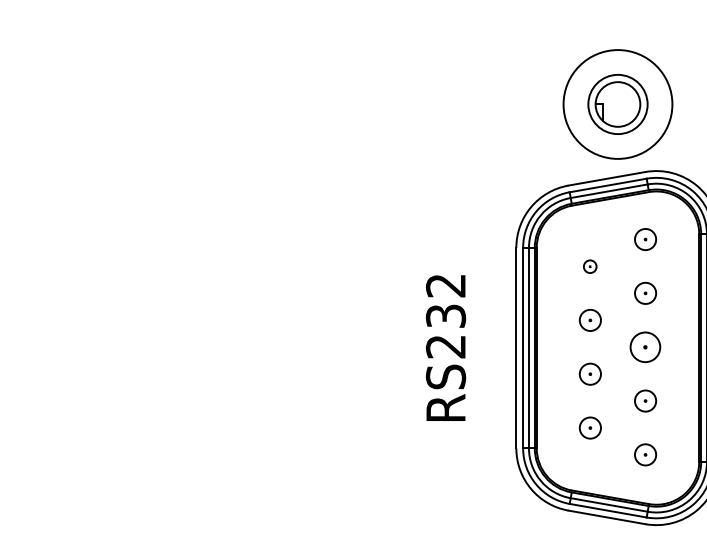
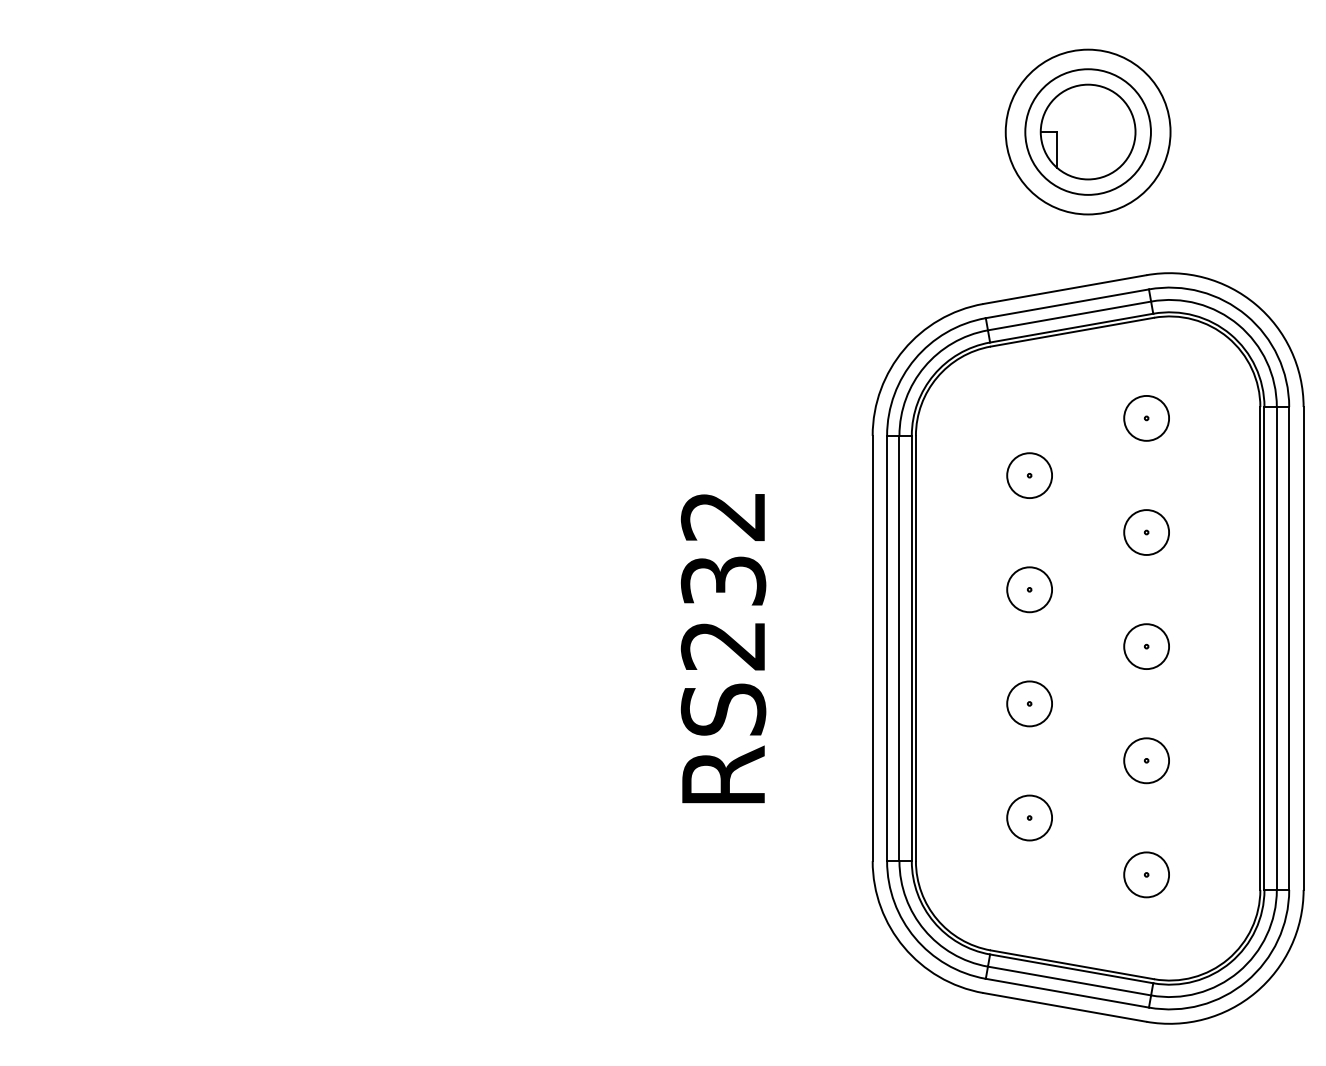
circle: (617, 104) -> (1087, 132), size x0.71
part: (589, 266) -> (1027, 475), size x1.67
part: (645, 346) -> (1146, 645), size x0.71

